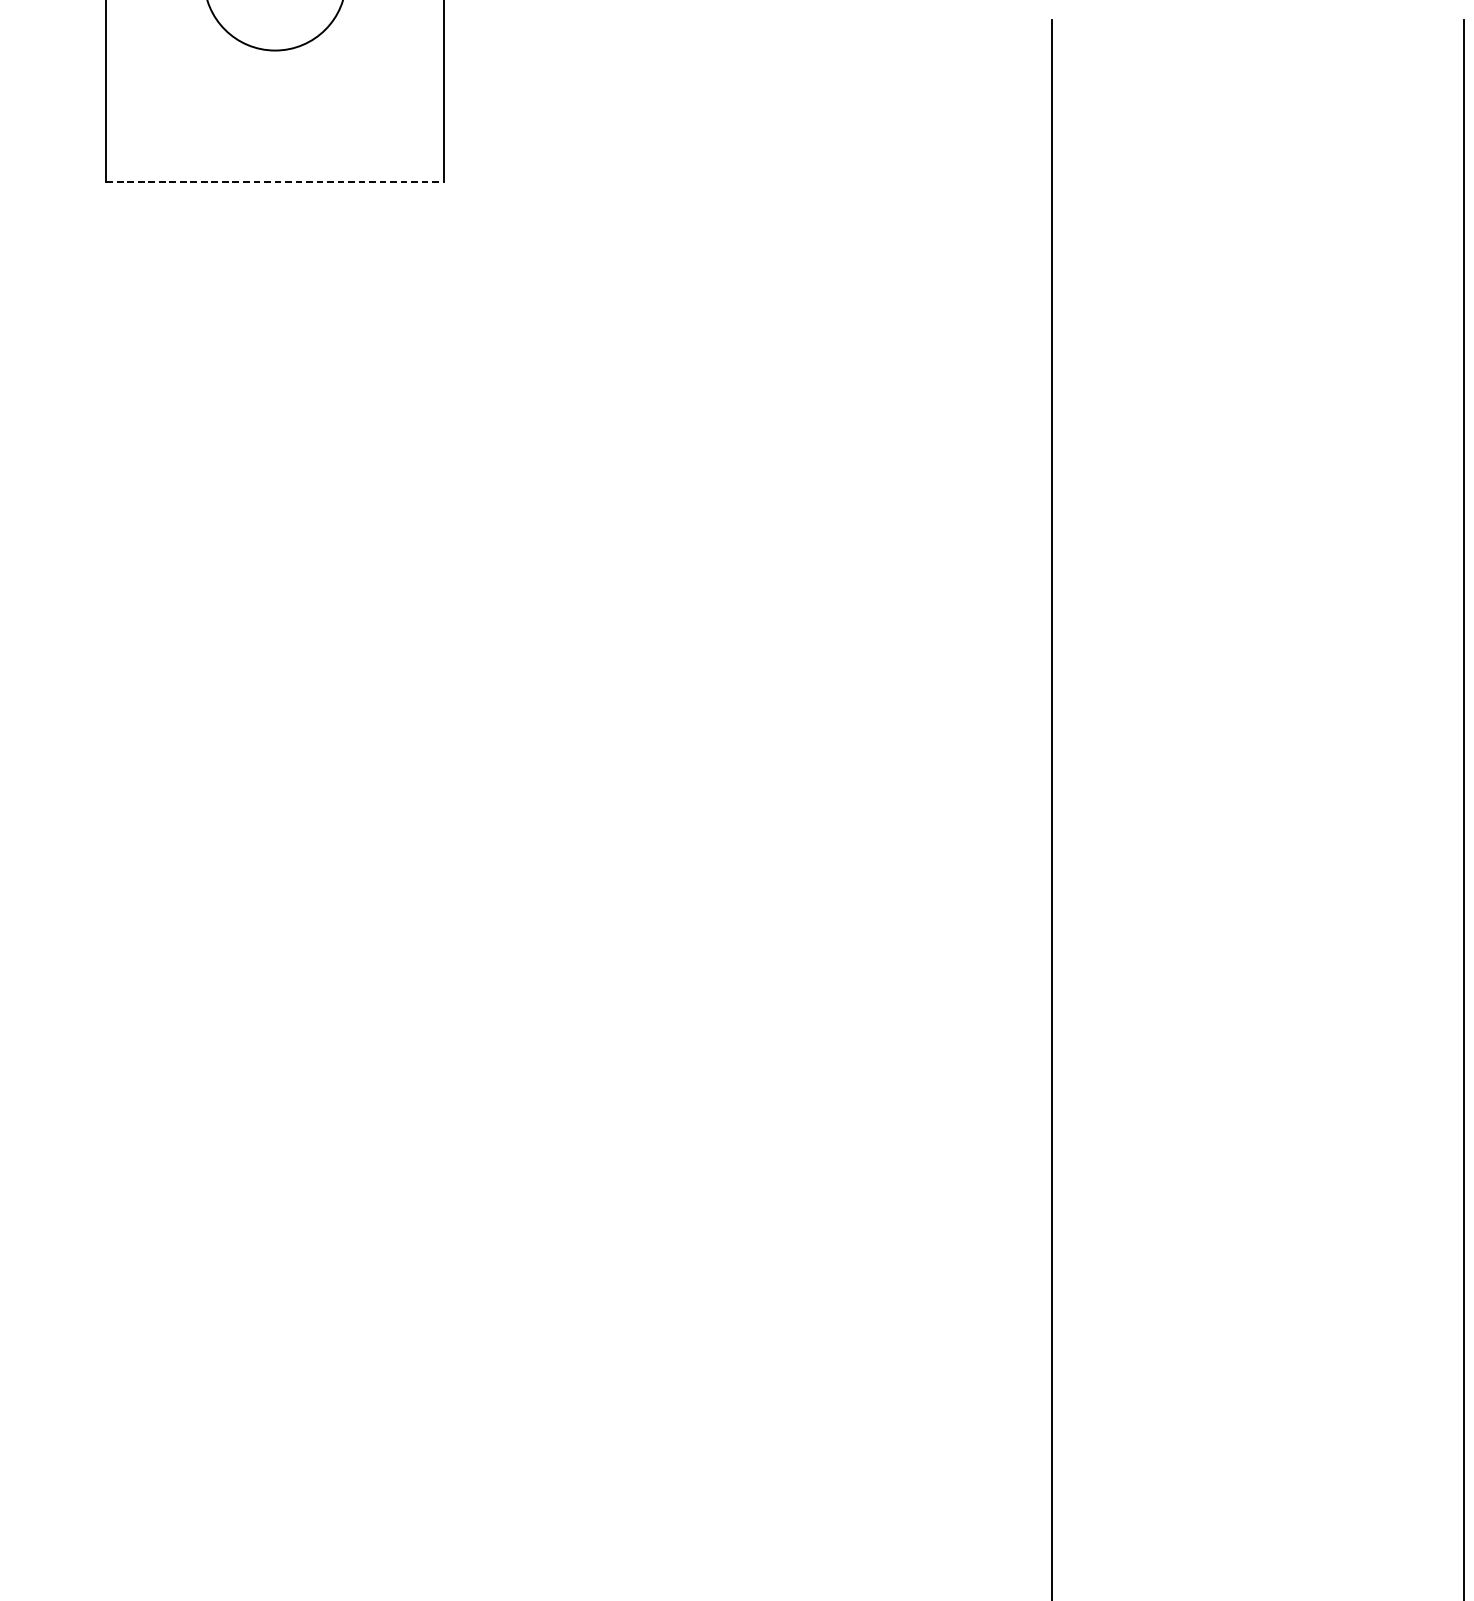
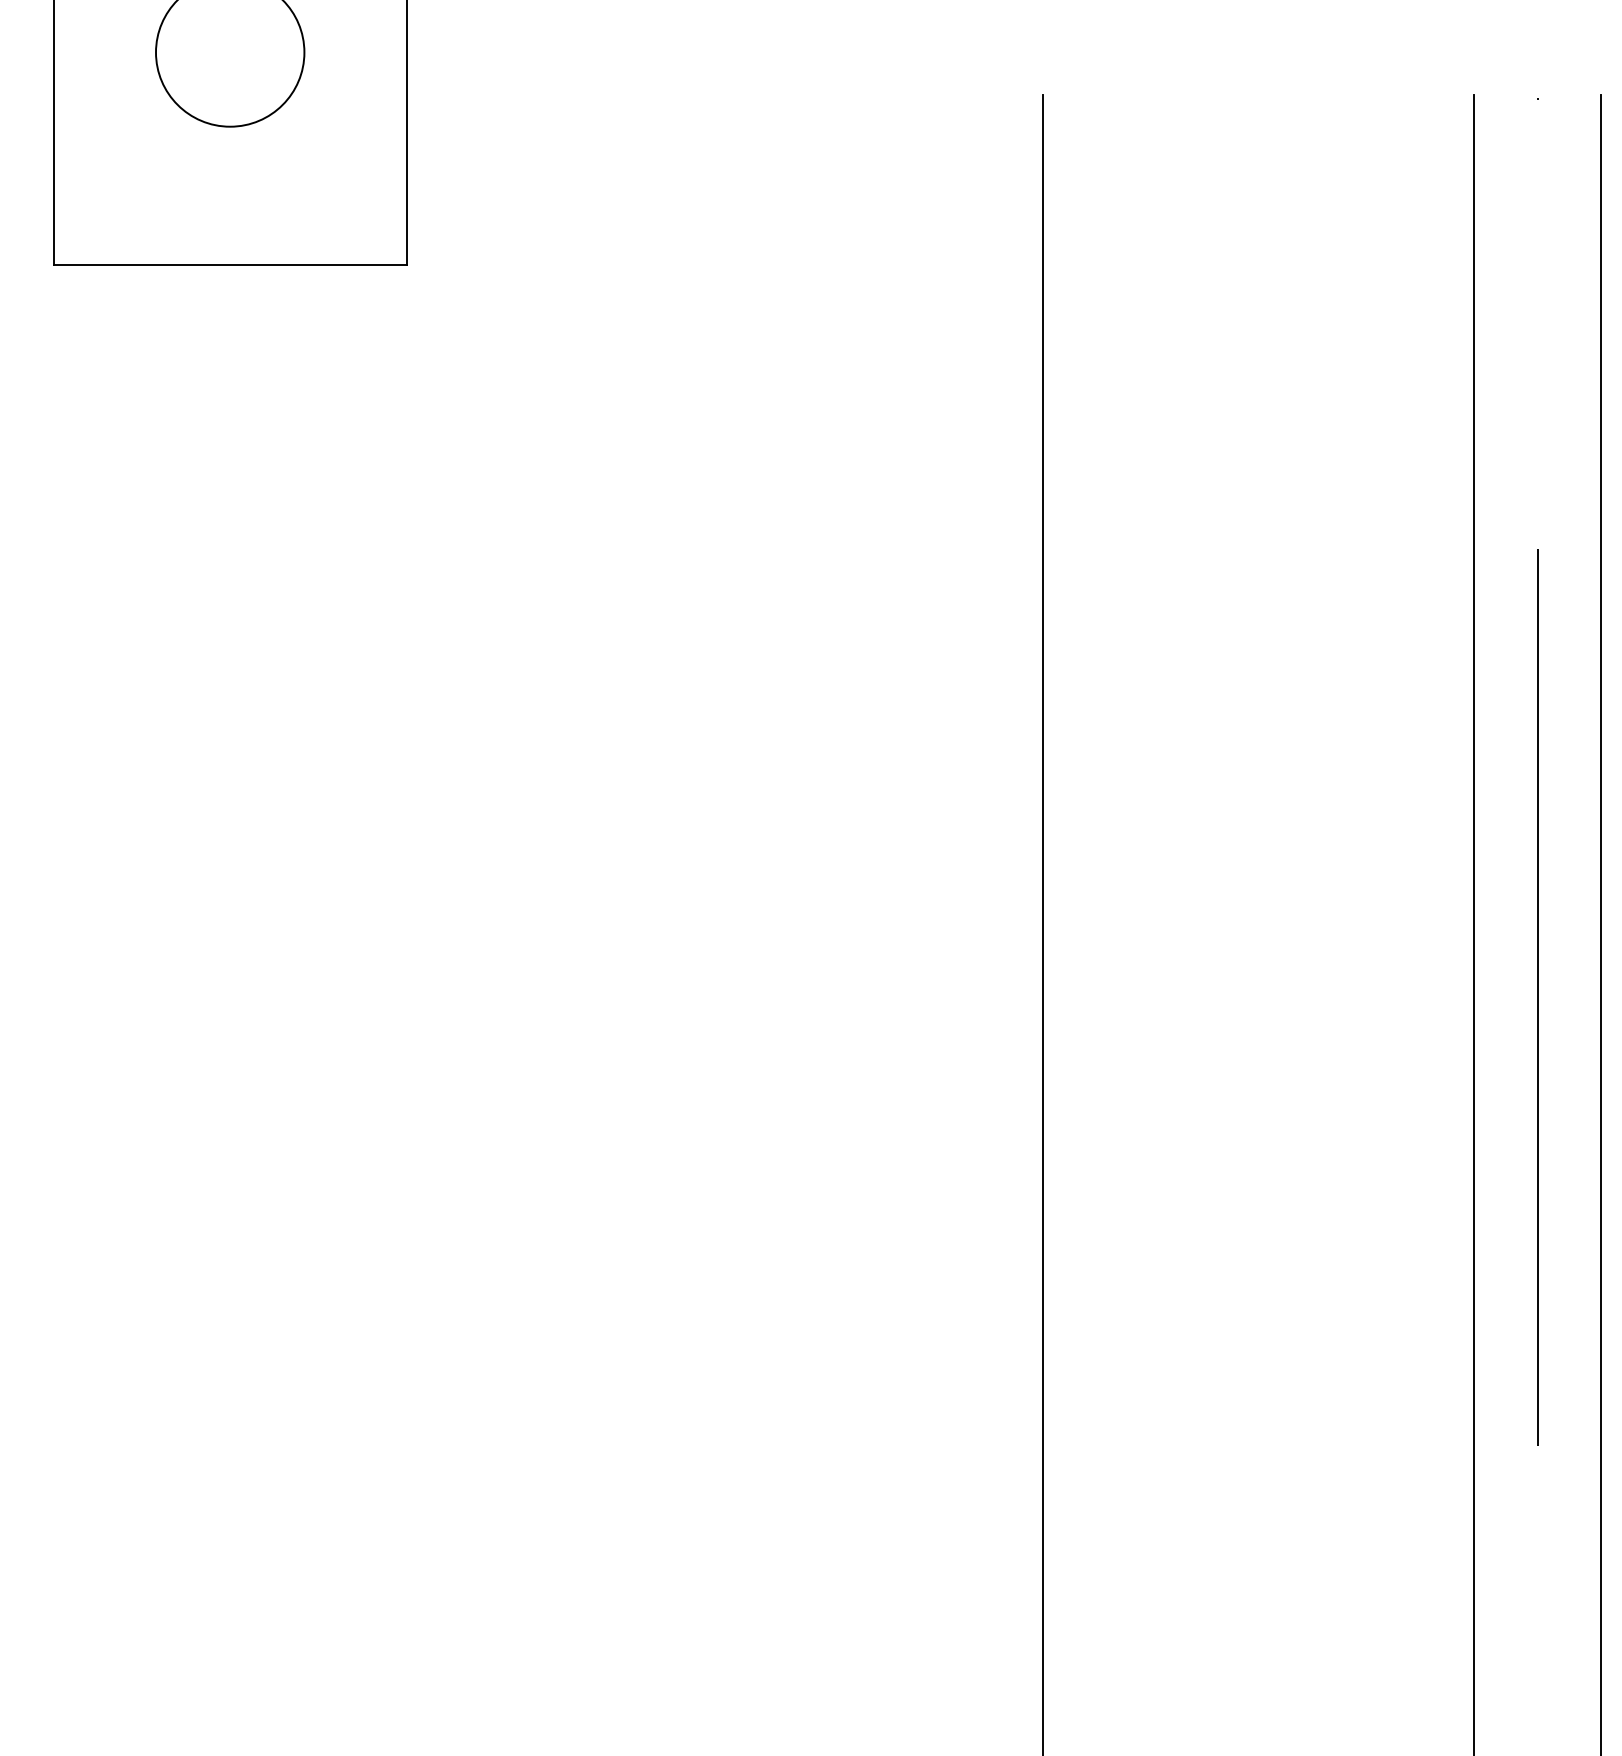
line: (275, 182) -> (230, 264), dashed -> solid

